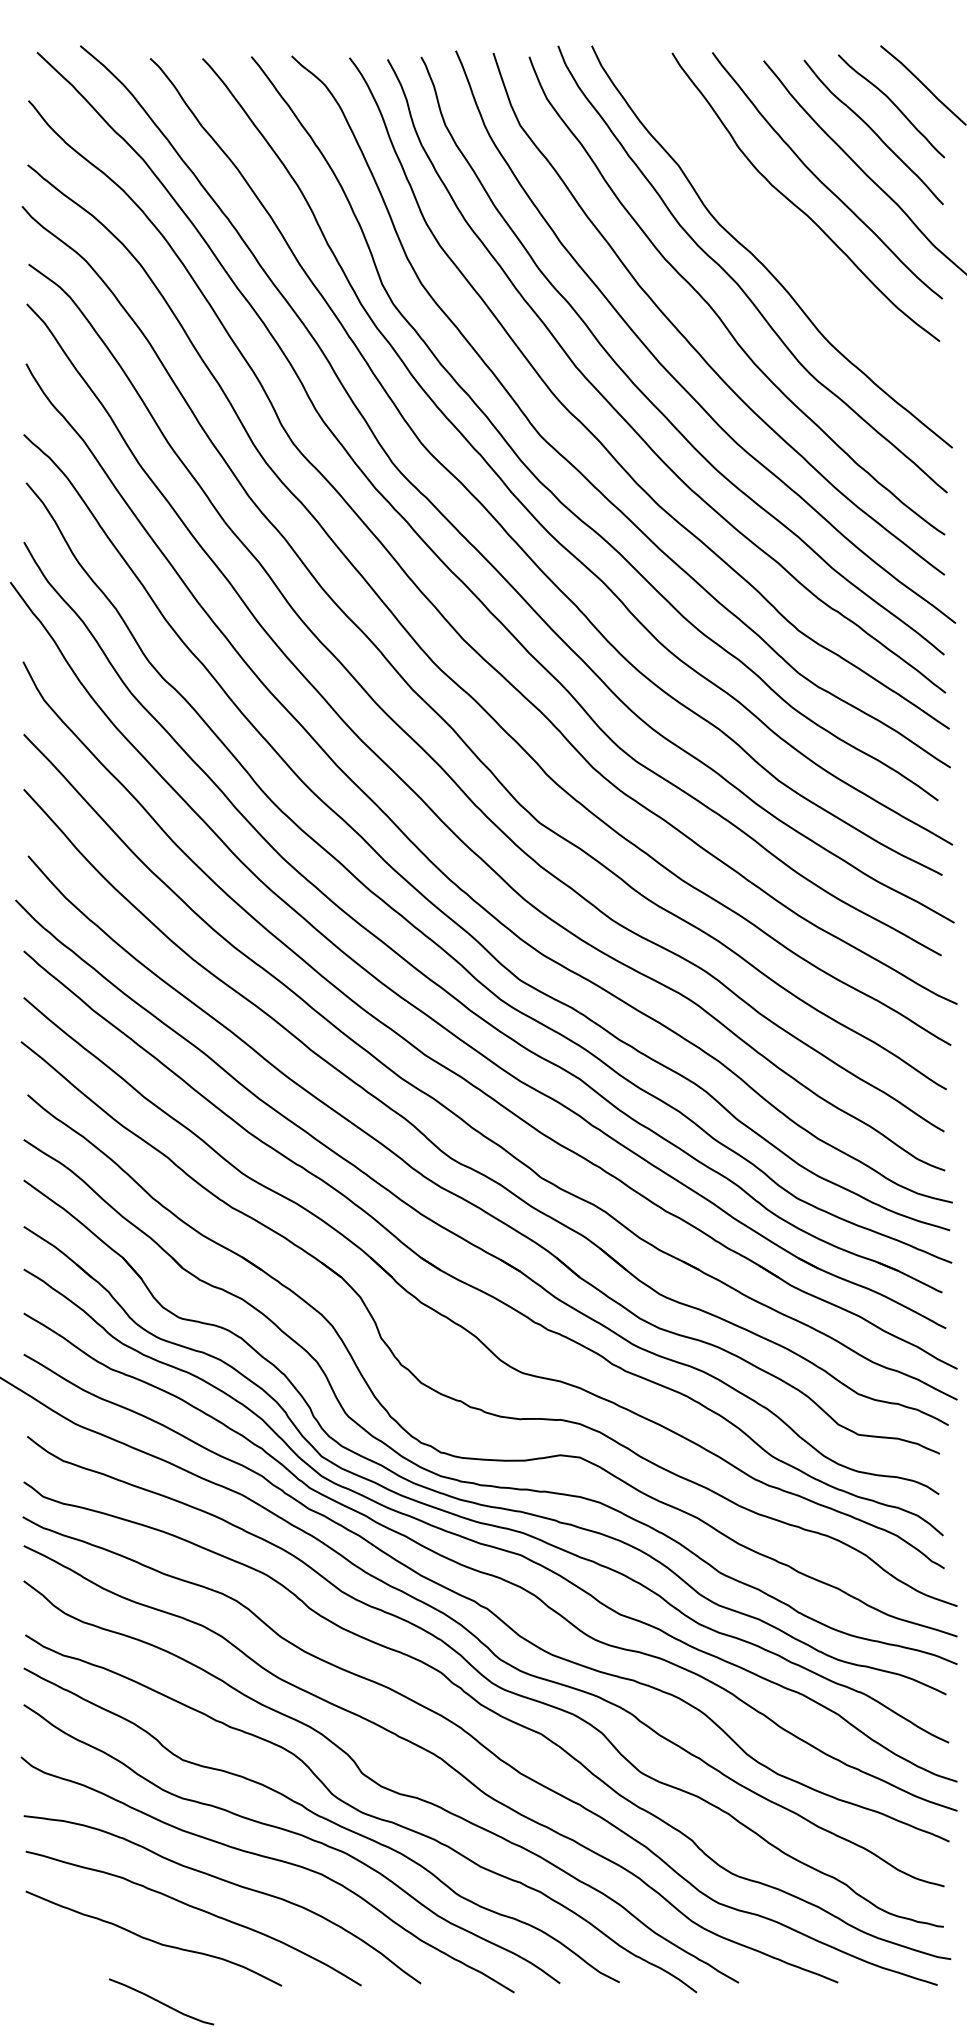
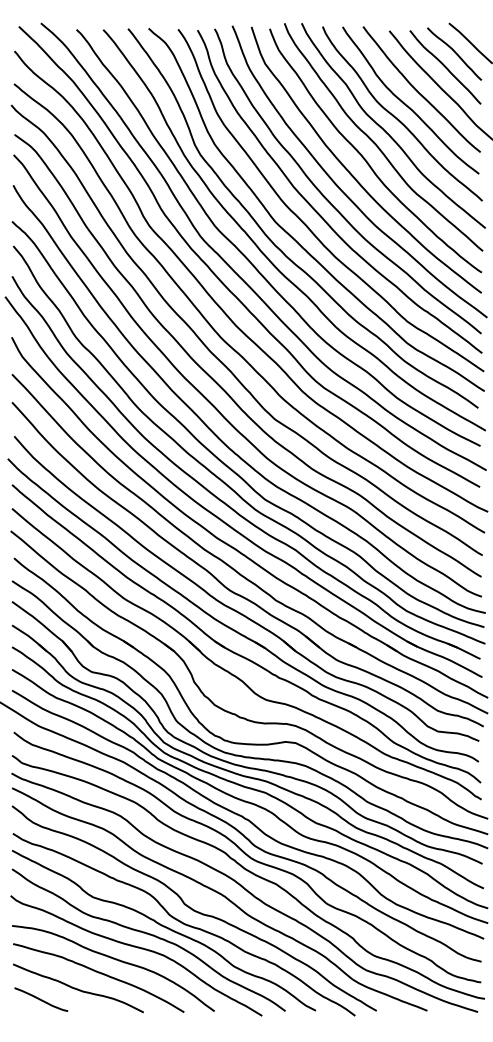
curve: (781, 232) -> (398, 118), added
curve: (161, 2001) -> (41, 999), moved

